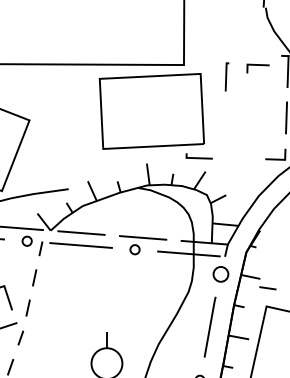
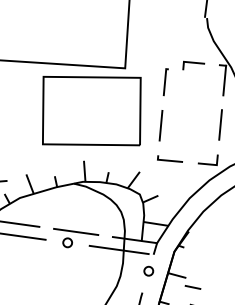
line: (257, 65) -> (193, 63), moved
line: (224, 121) -> (160, 124), added
line: (198, 157) -> (169, 160), moved
circle: (220, 273) -> (148, 270), size x0.62

